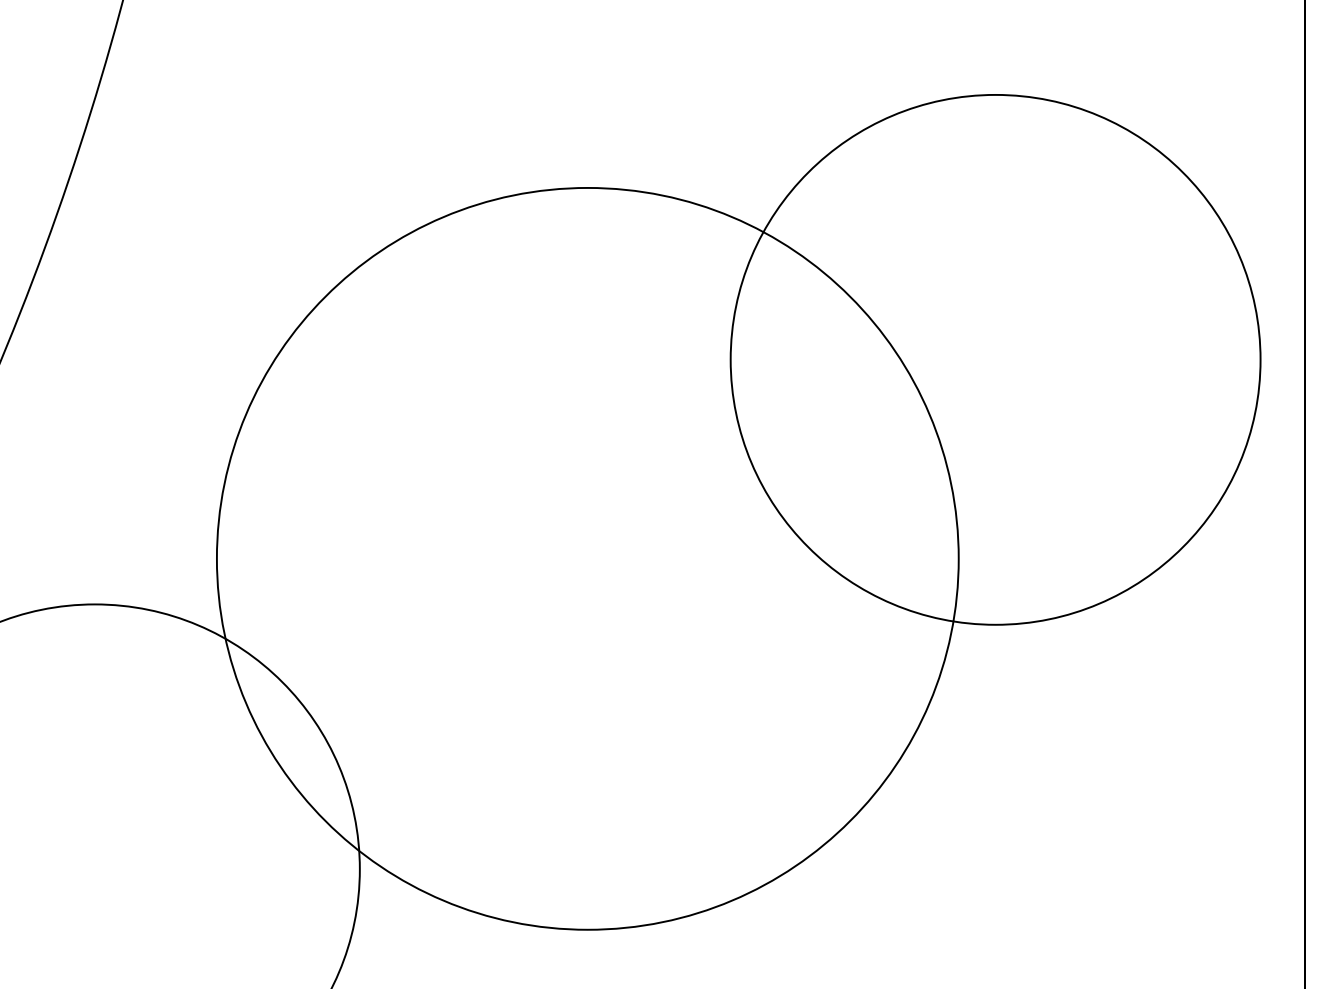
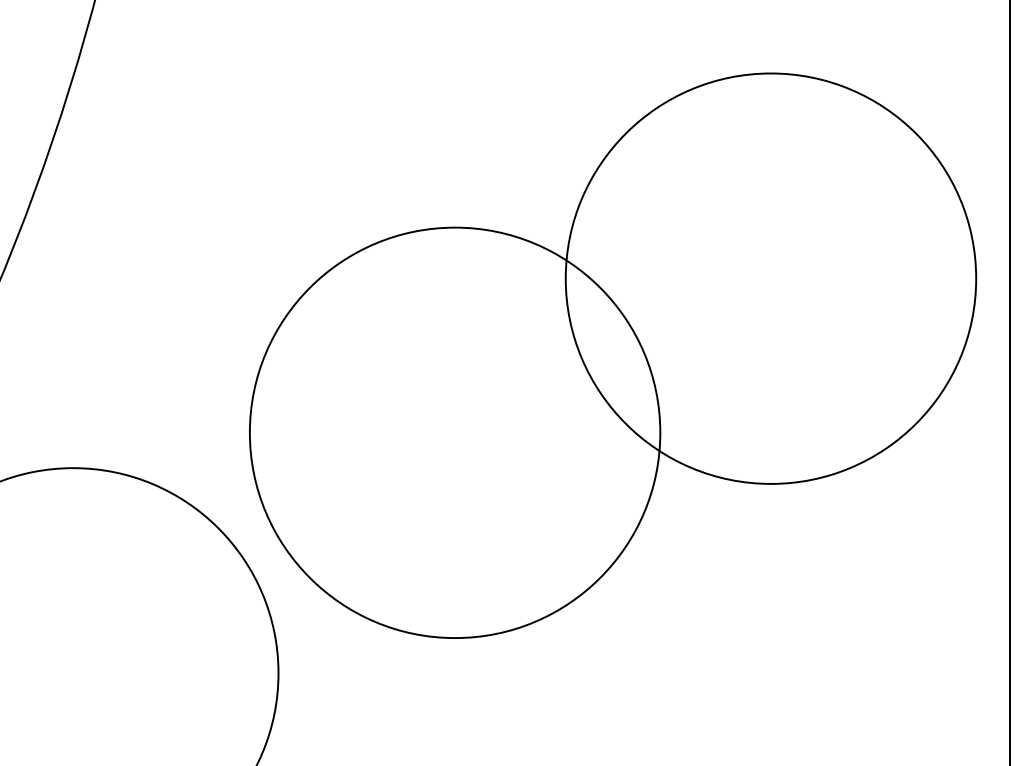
circle: (587, 558) -> (454, 432), size x0.71

